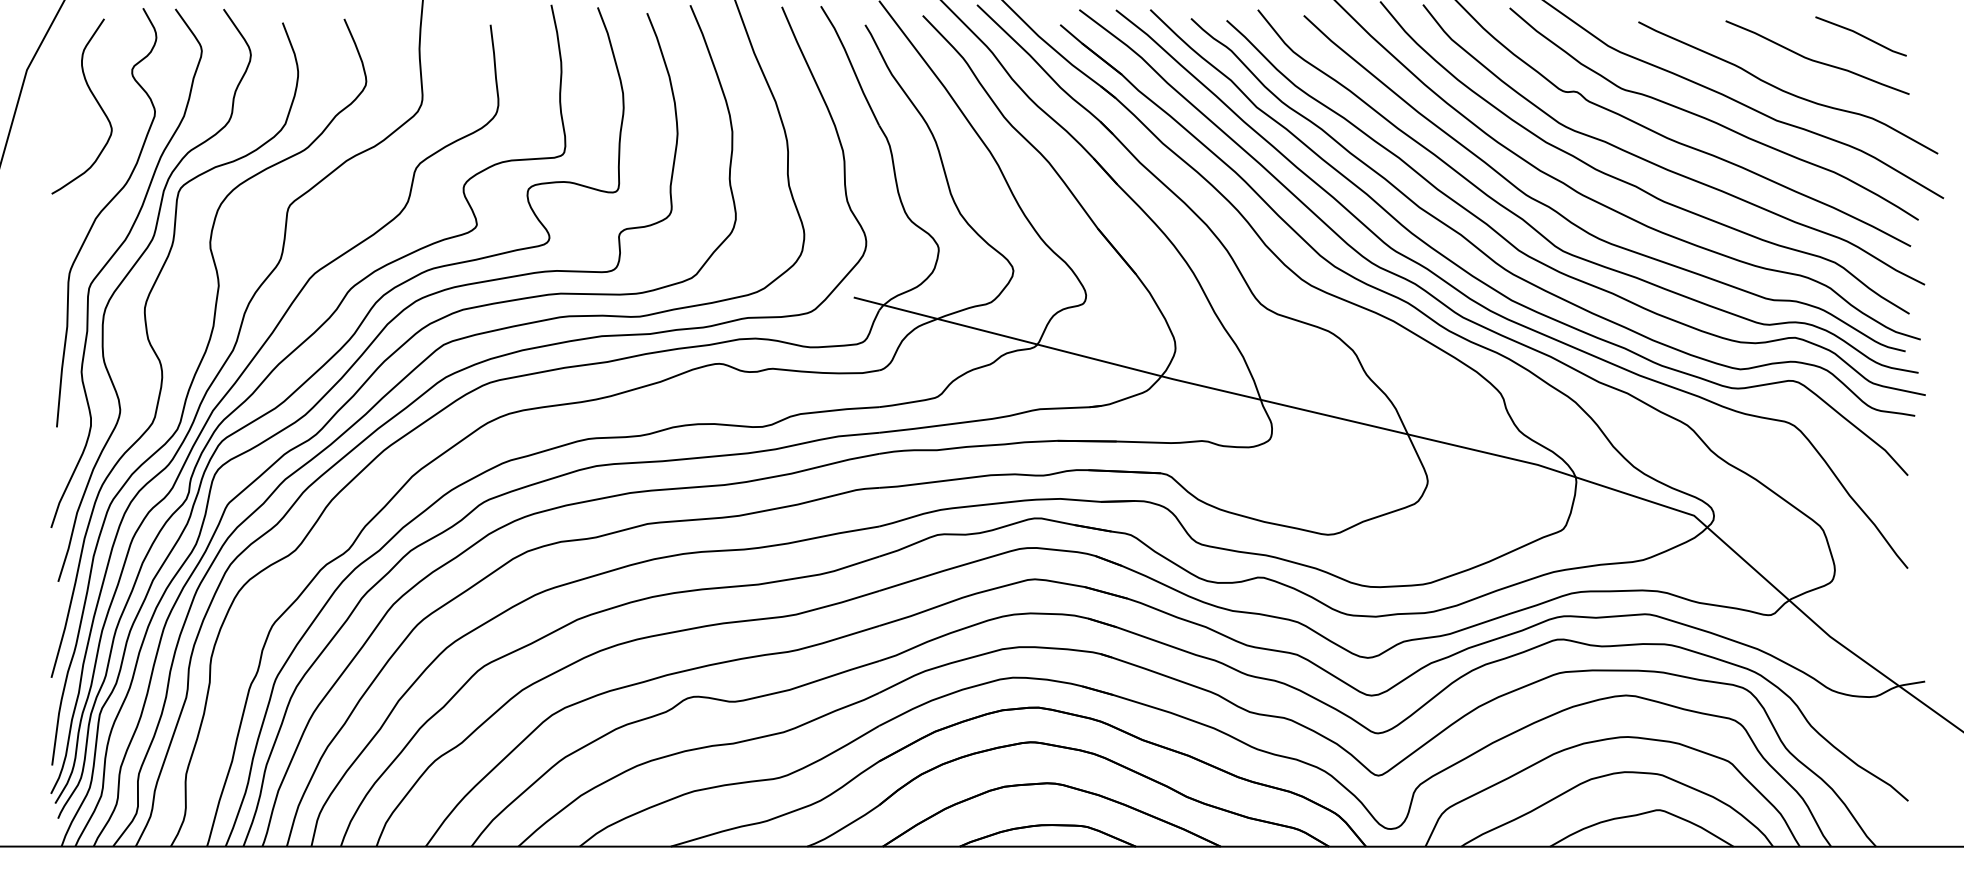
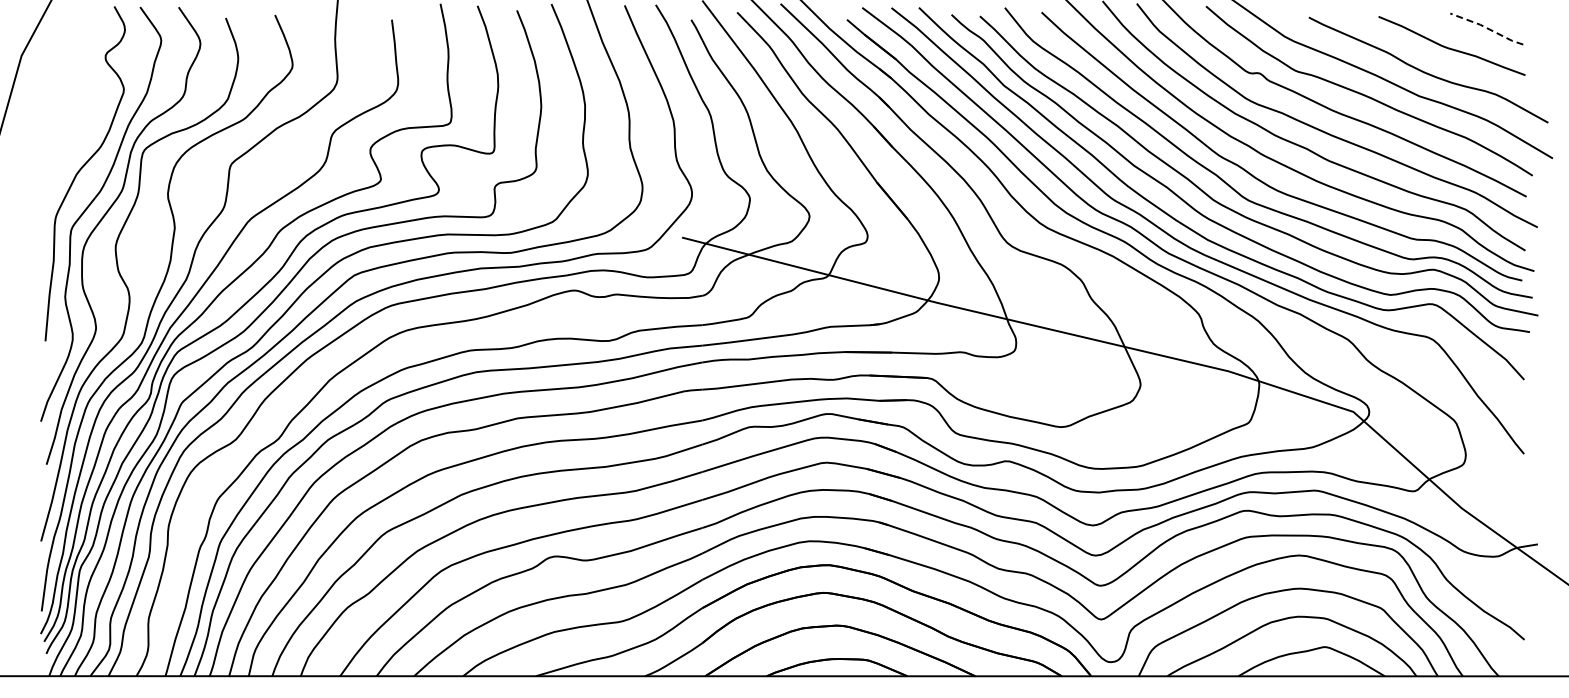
line: (1862, 35) -> (1487, 28), solid -> dashed
curve: (94, 99) -> (75, 79), removed

